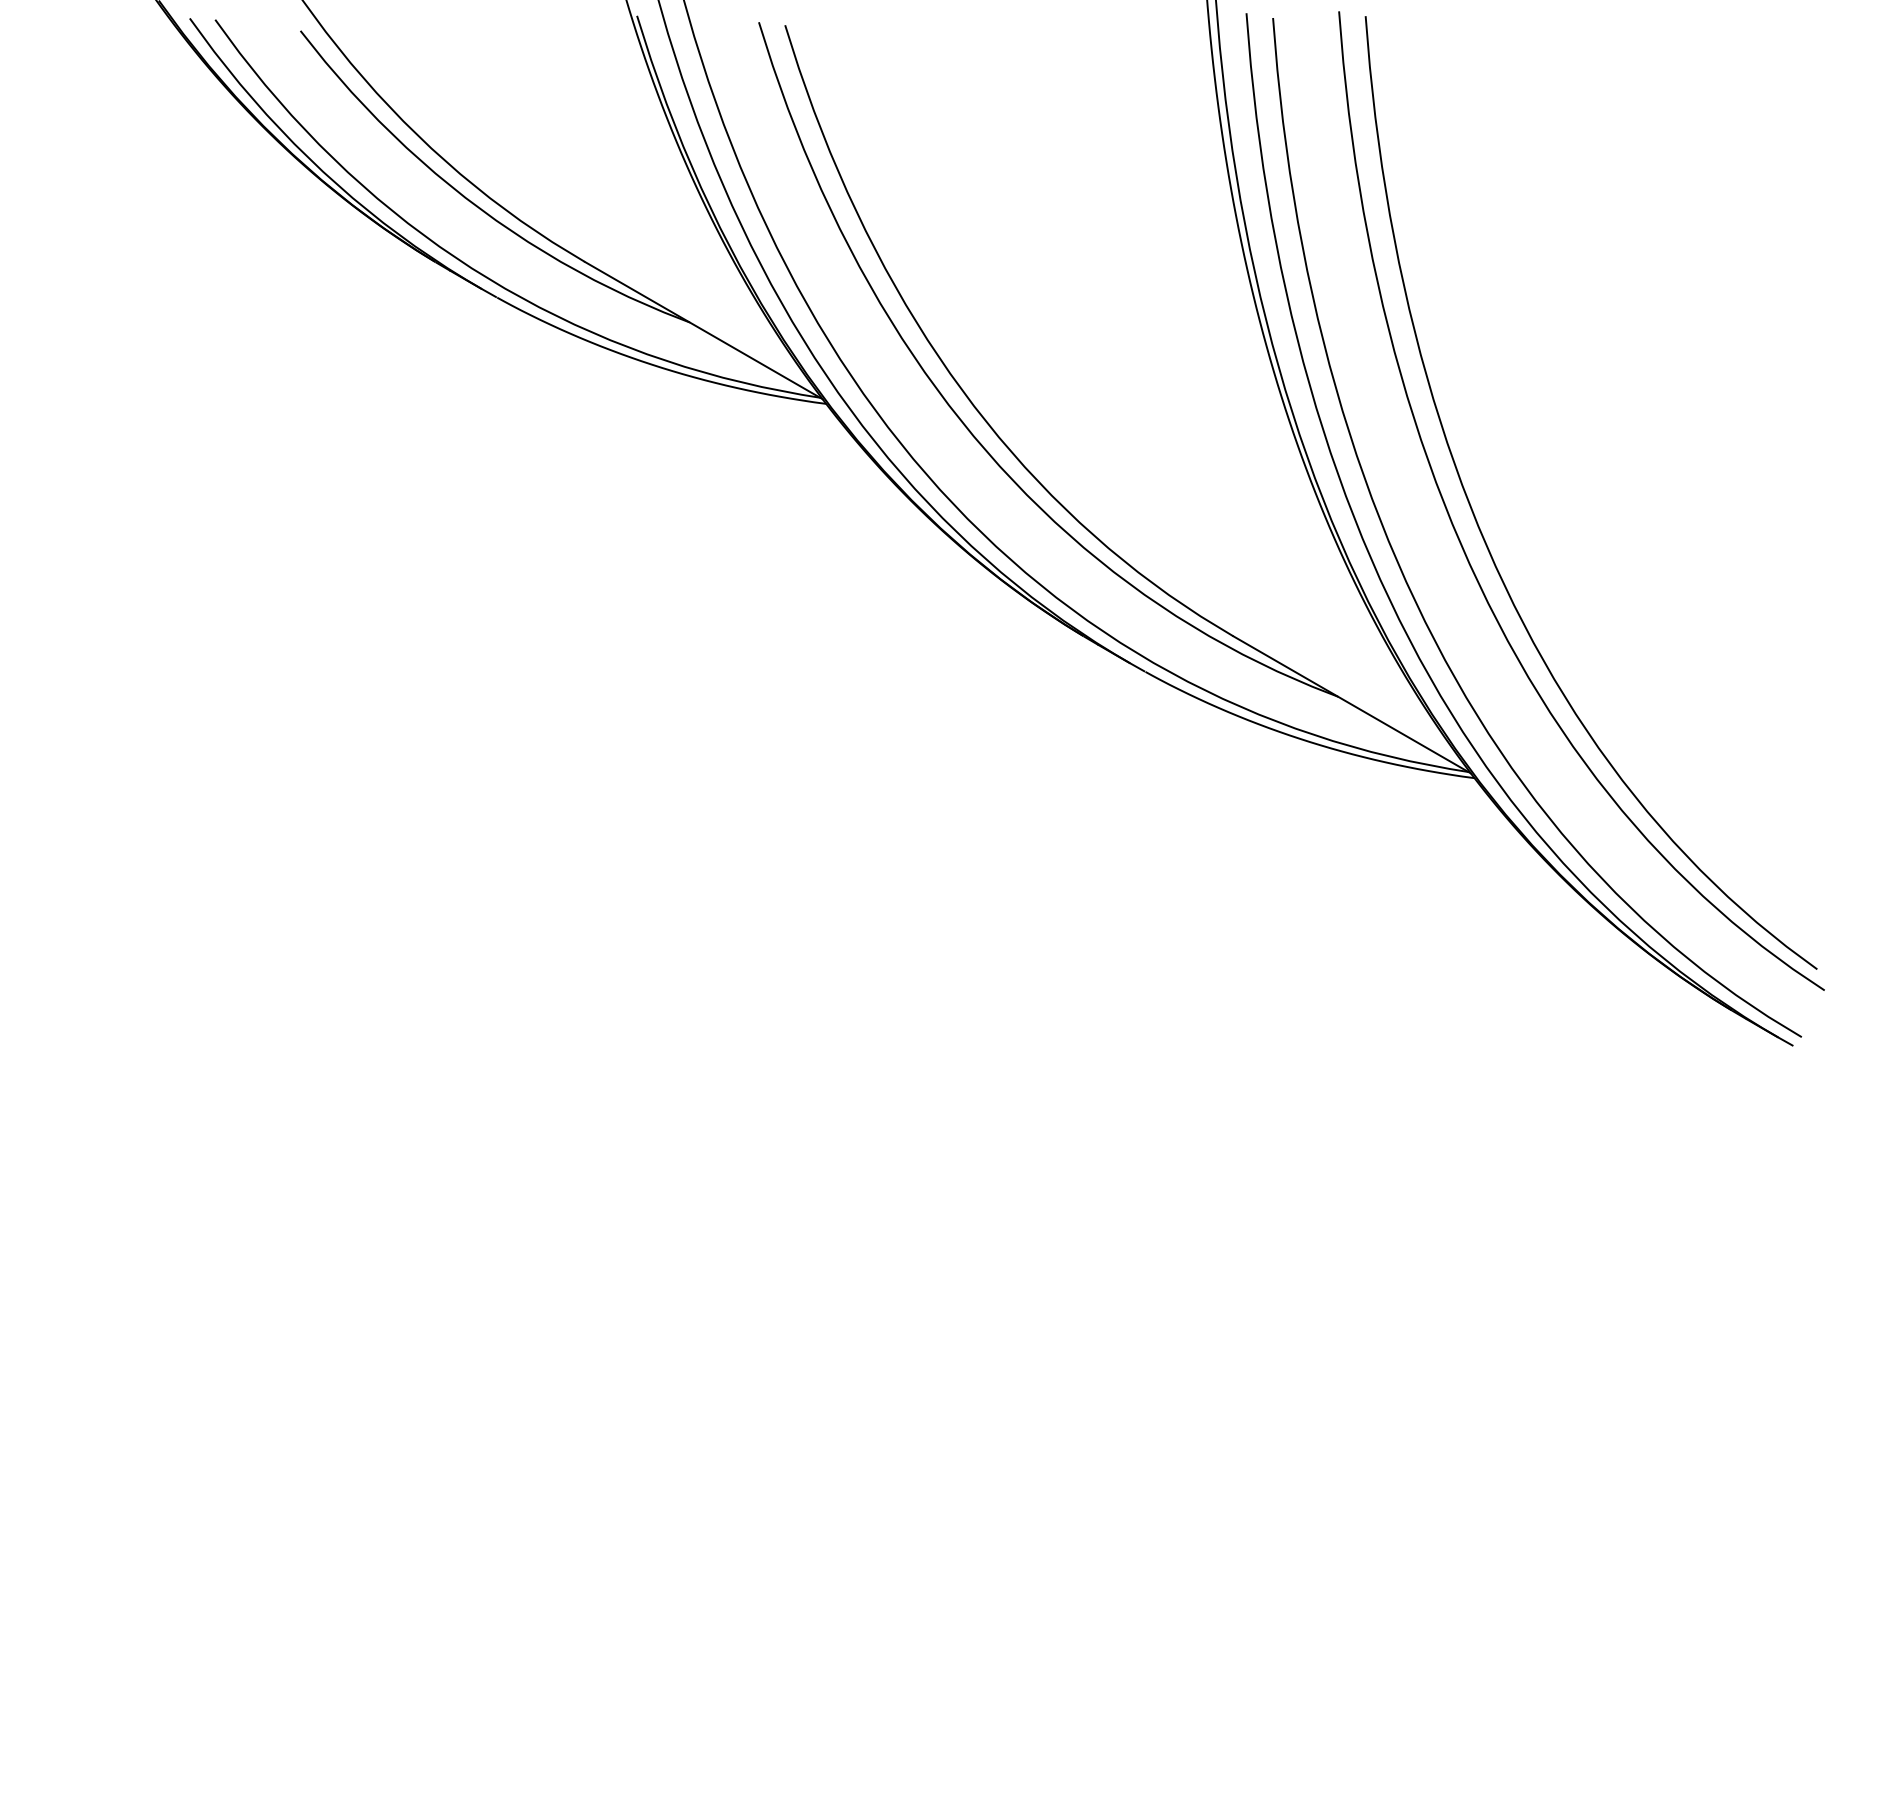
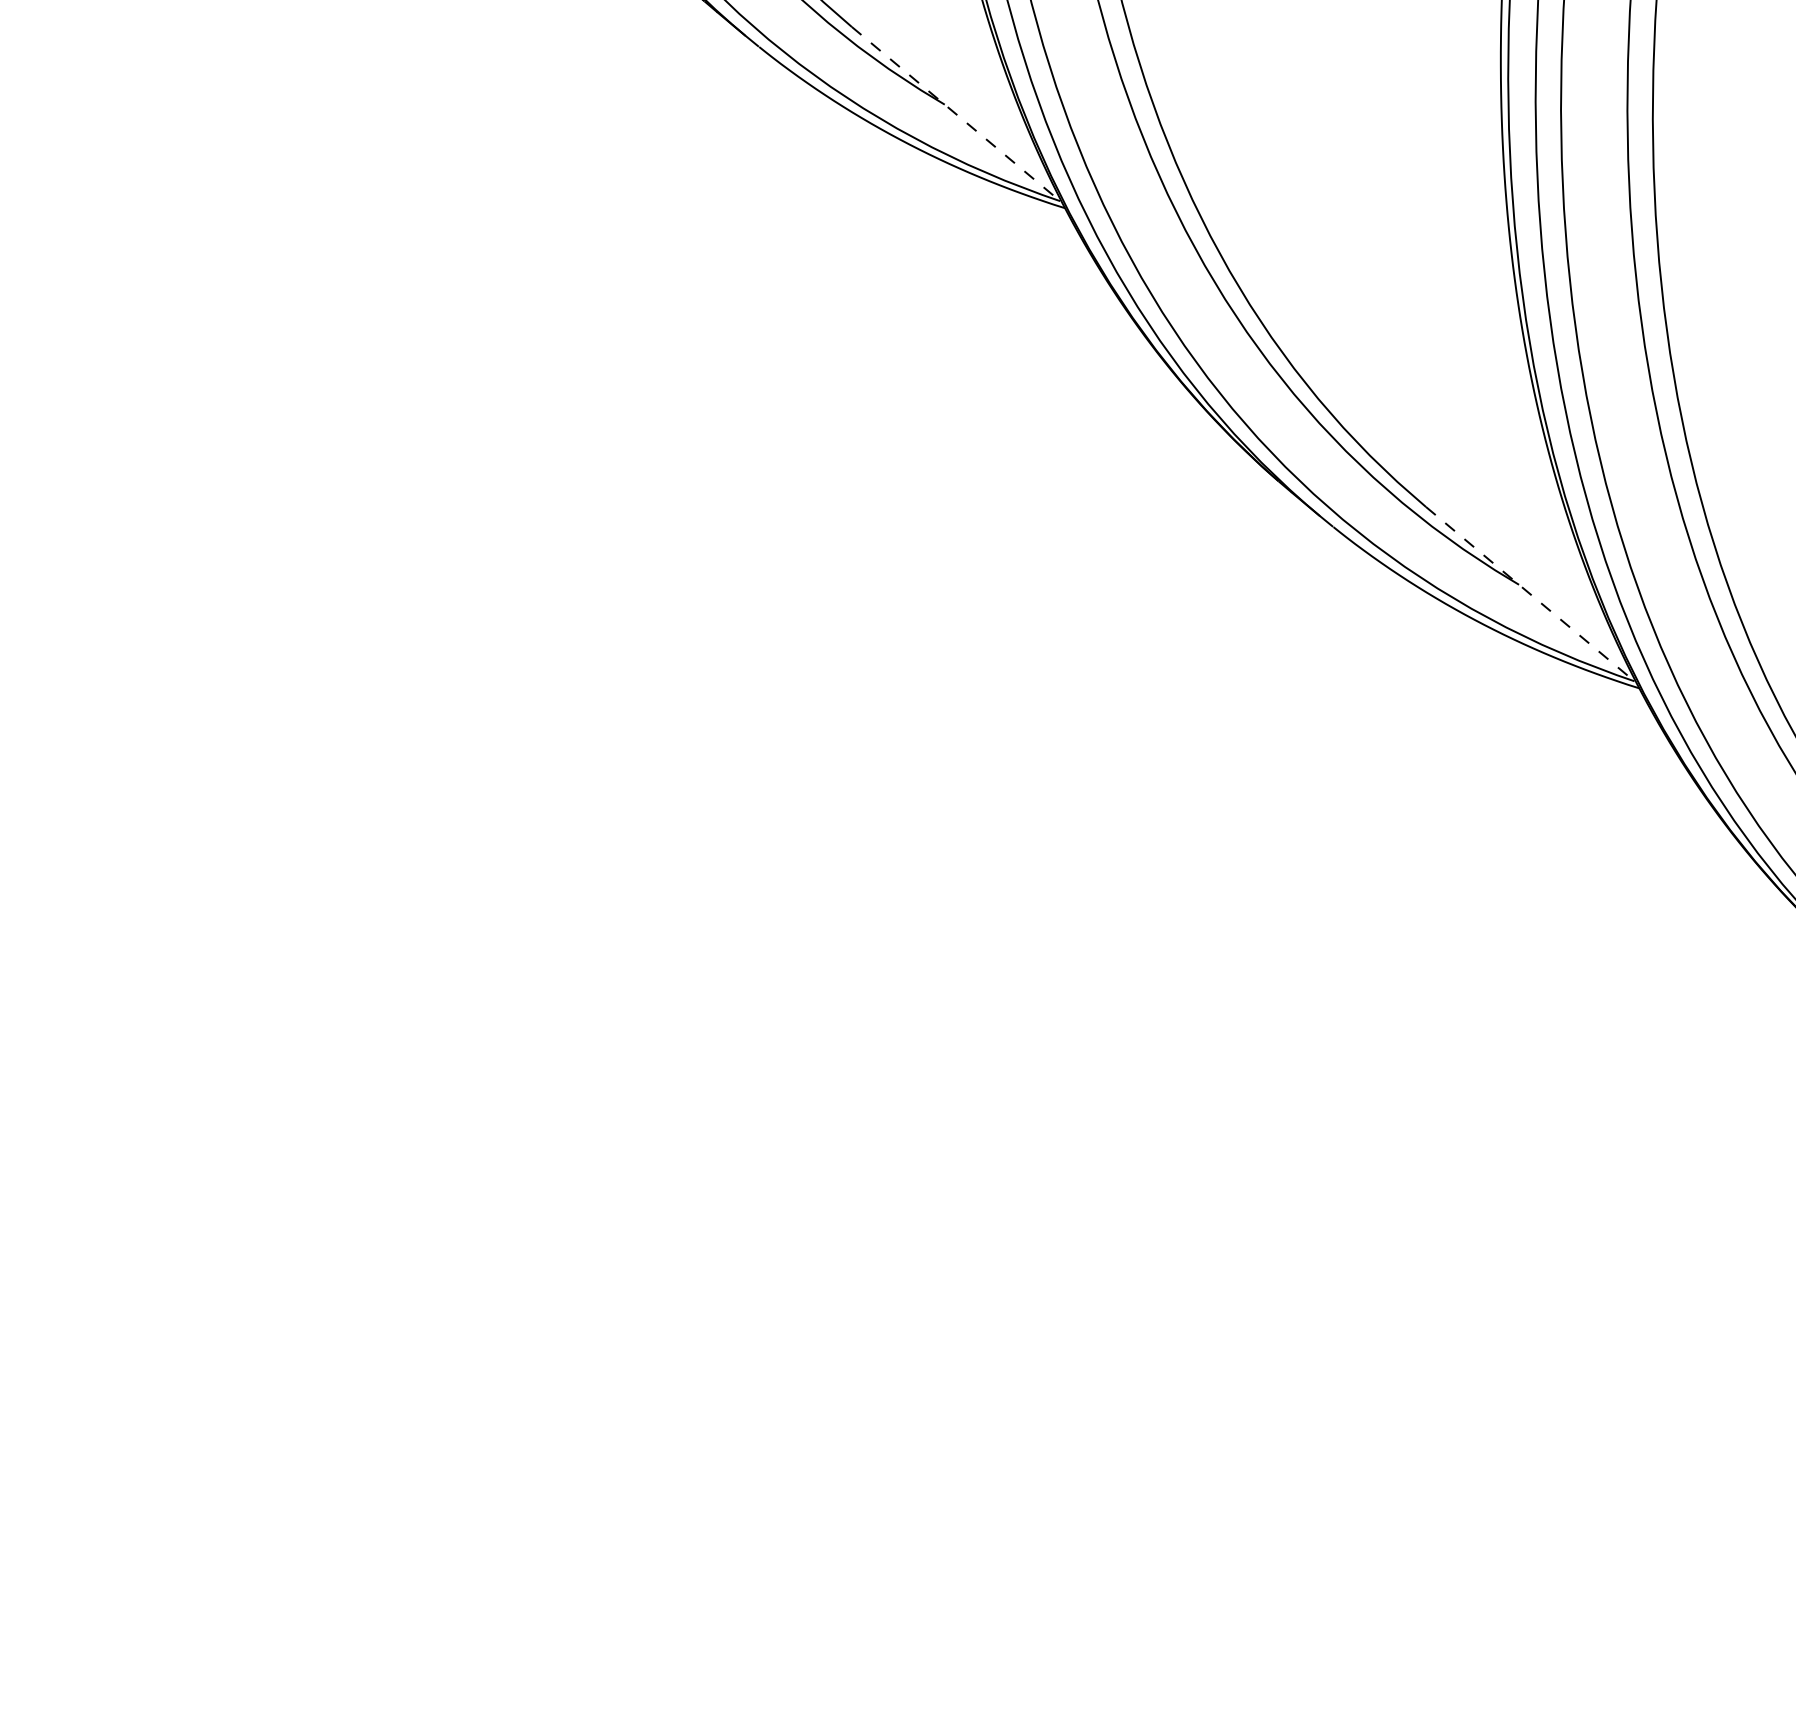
line: (704, 330) -> (957, 114), solid -> dashed
line: (1352, 705) -> (1531, 595), solid -> dashed

